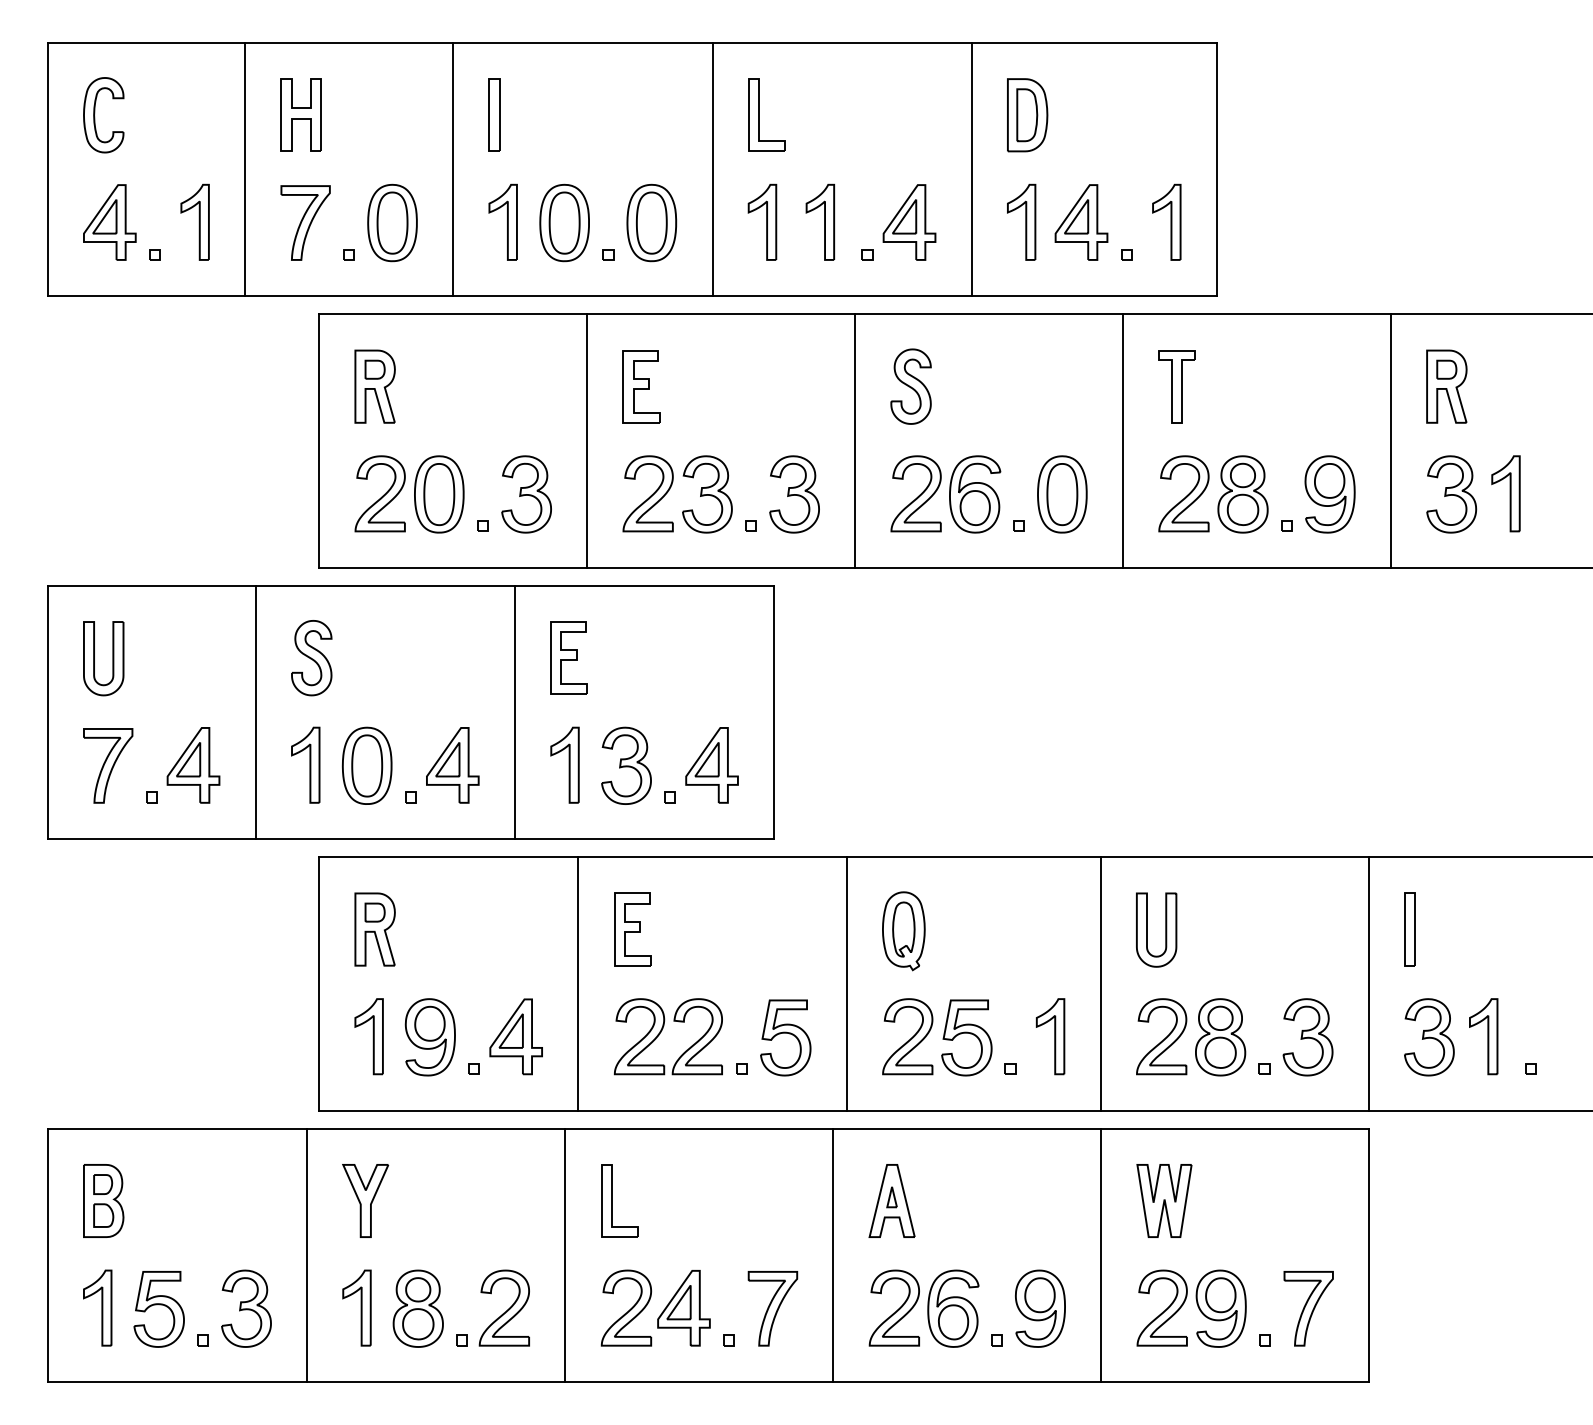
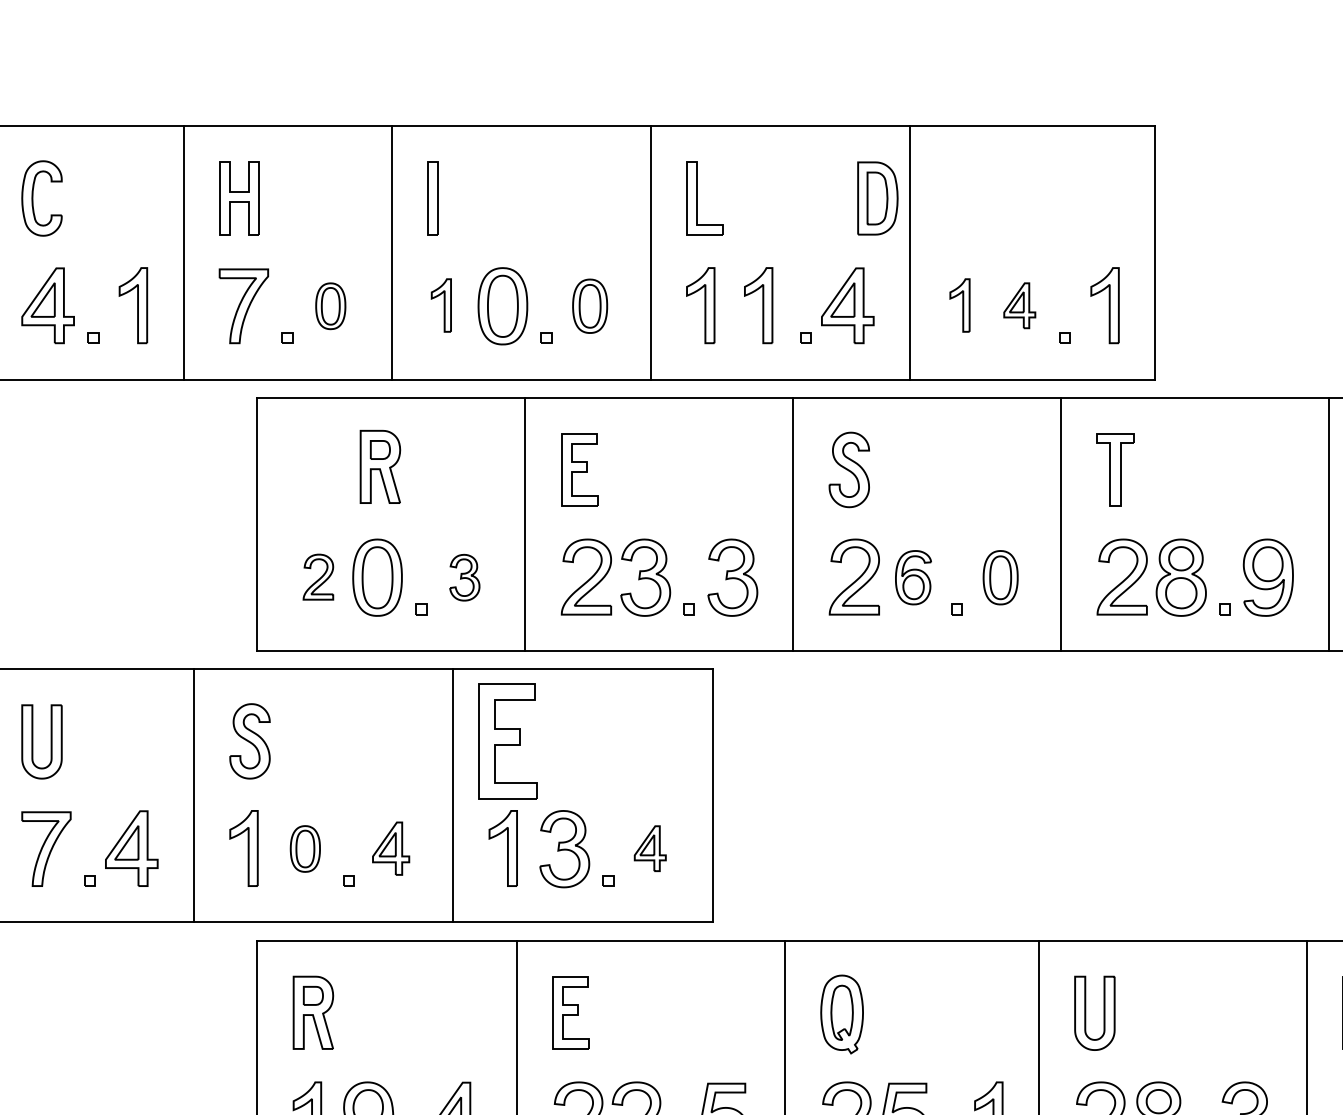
part: (1027, 115) -> (877, 198), moved
part: (502, 221) -> (440, 304), size x0.7
part: (1021, 221) -> (959, 304), size x0.7
part: (392, 222) -> (330, 305), size x0.6
part: (651, 222) -> (589, 305), size x0.7
part: (1081, 222) -> (1019, 305), size x0.6
part: (374, 386) -> (379, 466), moved
part: (379, 493) -> (317, 576), size x0.6
part: (526, 494) -> (464, 577), size x0.6
part: (975, 494) -> (913, 577), size x0.7
part: (1062, 494) -> (1000, 577), size x0.7
part: (568, 657) -> (506, 740), size x1.6
part: (366, 765) -> (304, 848), size x0.6
part: (452, 765) -> (390, 848), size x0.7
part: (711, 765) -> (649, 848), size x0.6

